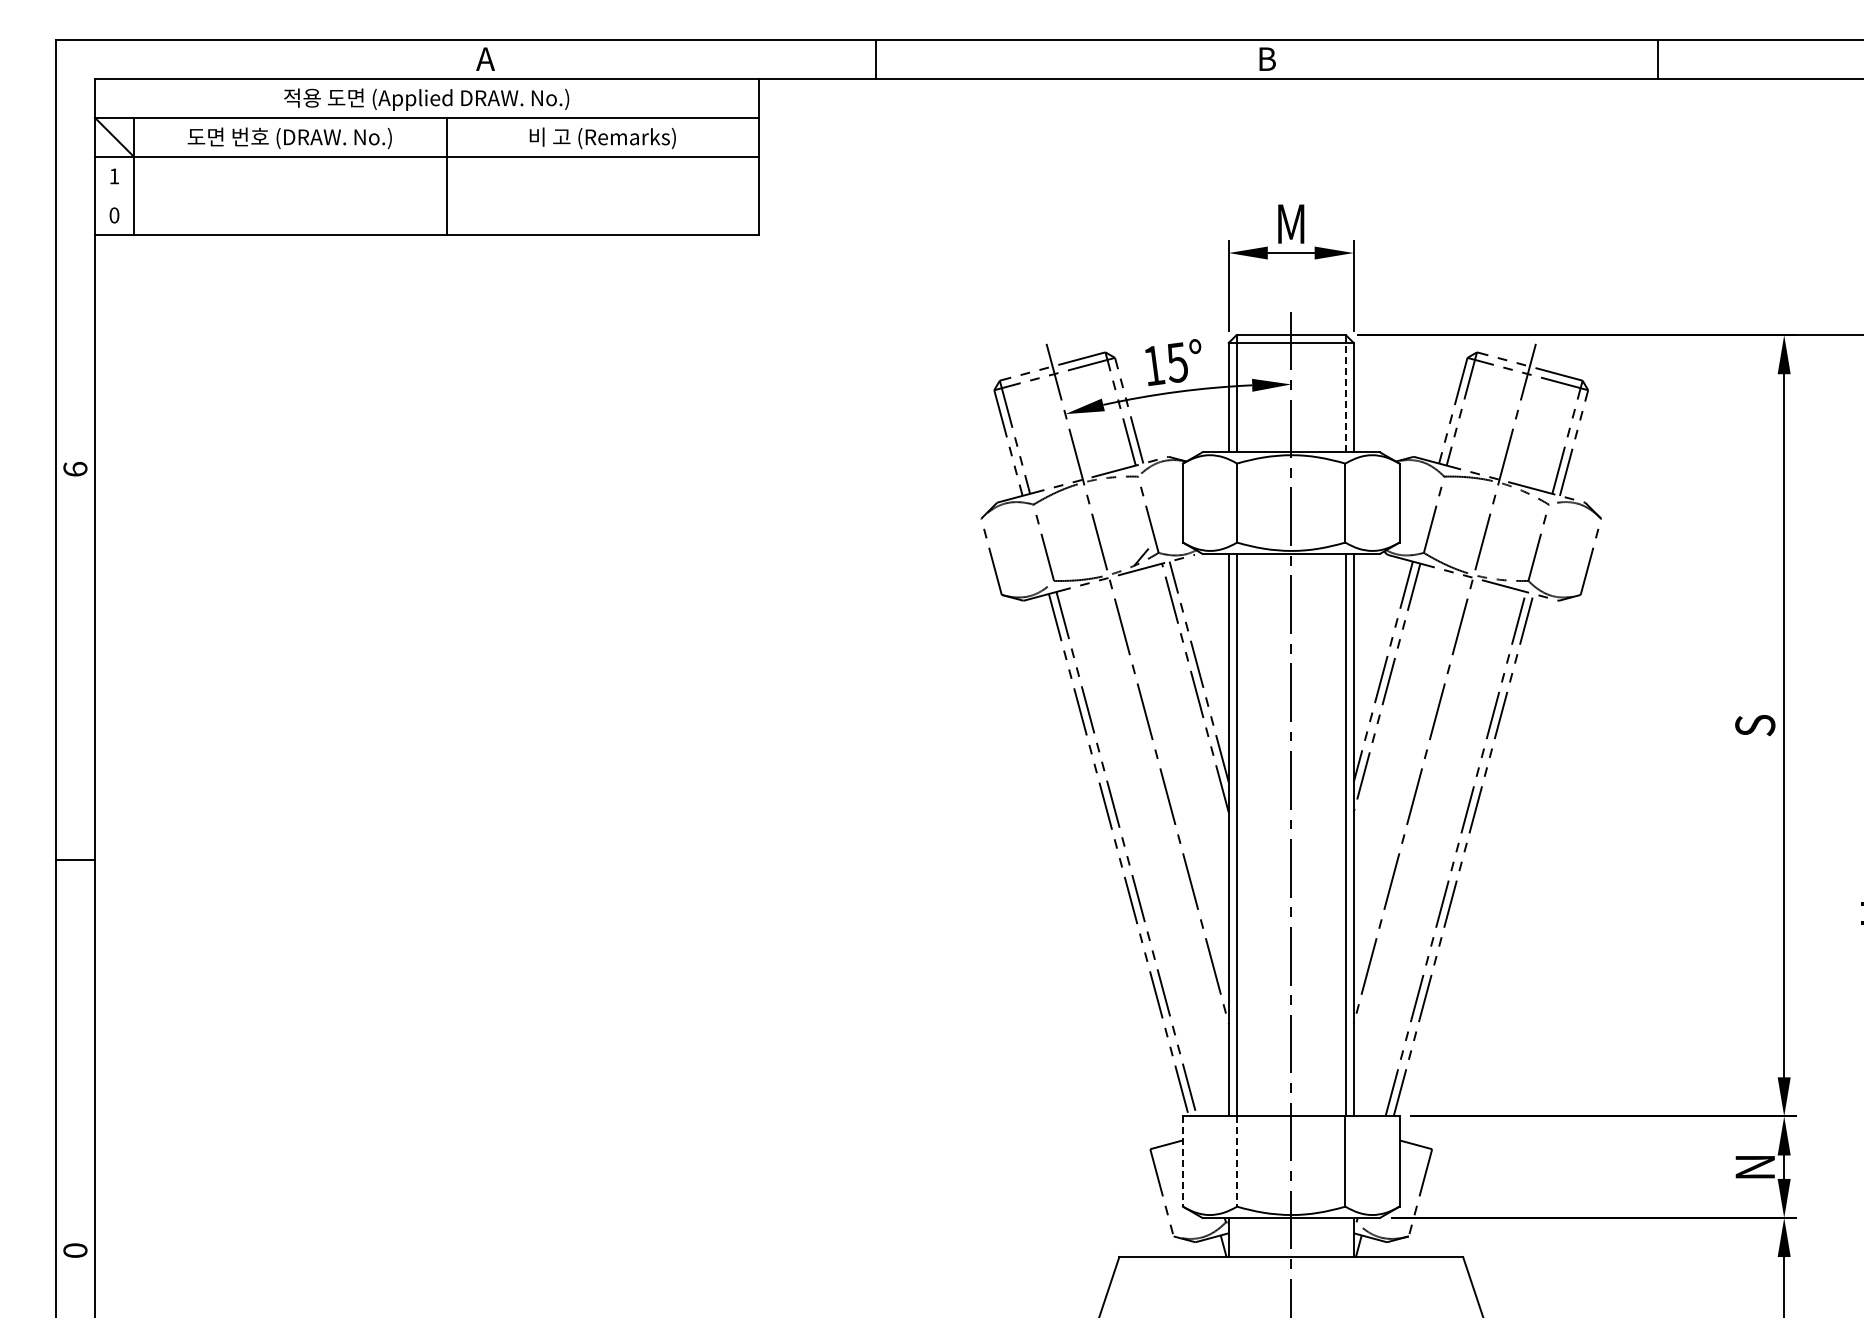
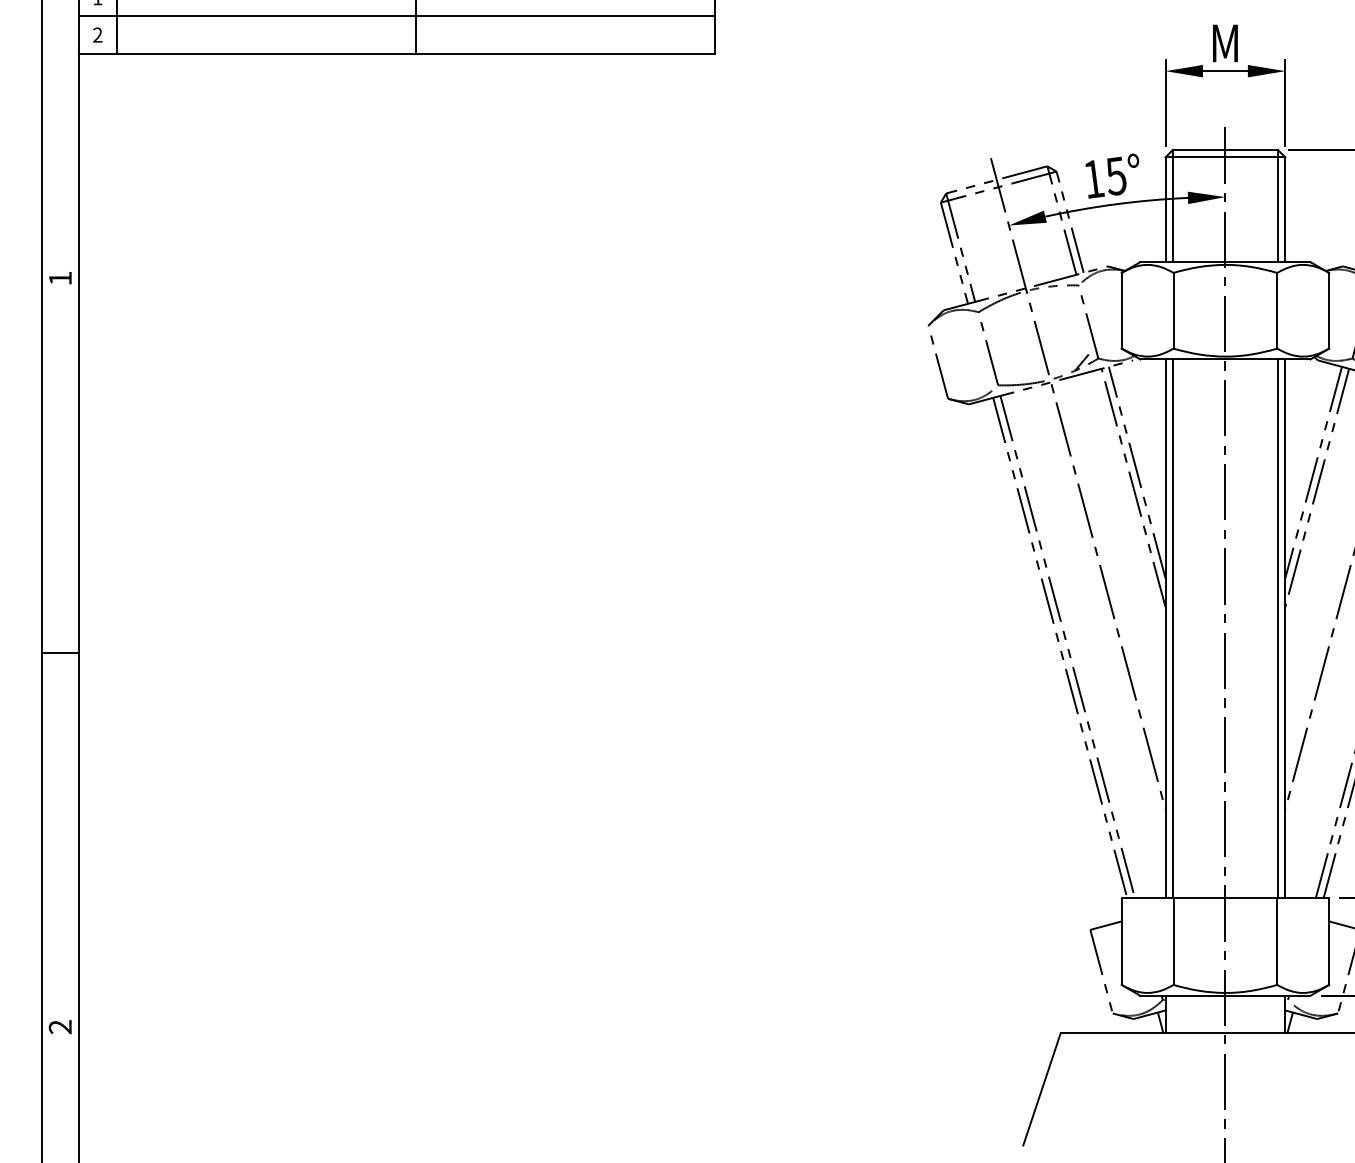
line: (426, 195) -> (396, 16), added
text: (114, 215) -> (97, 35), 0 -> 2
line: (1345, 393) -> (1277, 205), dashed -> solid
text: (75, 468) -> (60, 277), 6 -> 1
line: (1182, 1162) -> (1121, 942), dashed -> solid
line: (1237, 1162) -> (1173, 942), dashed -> solid
text: (75, 1250) -> (60, 1026), 0 -> 2

